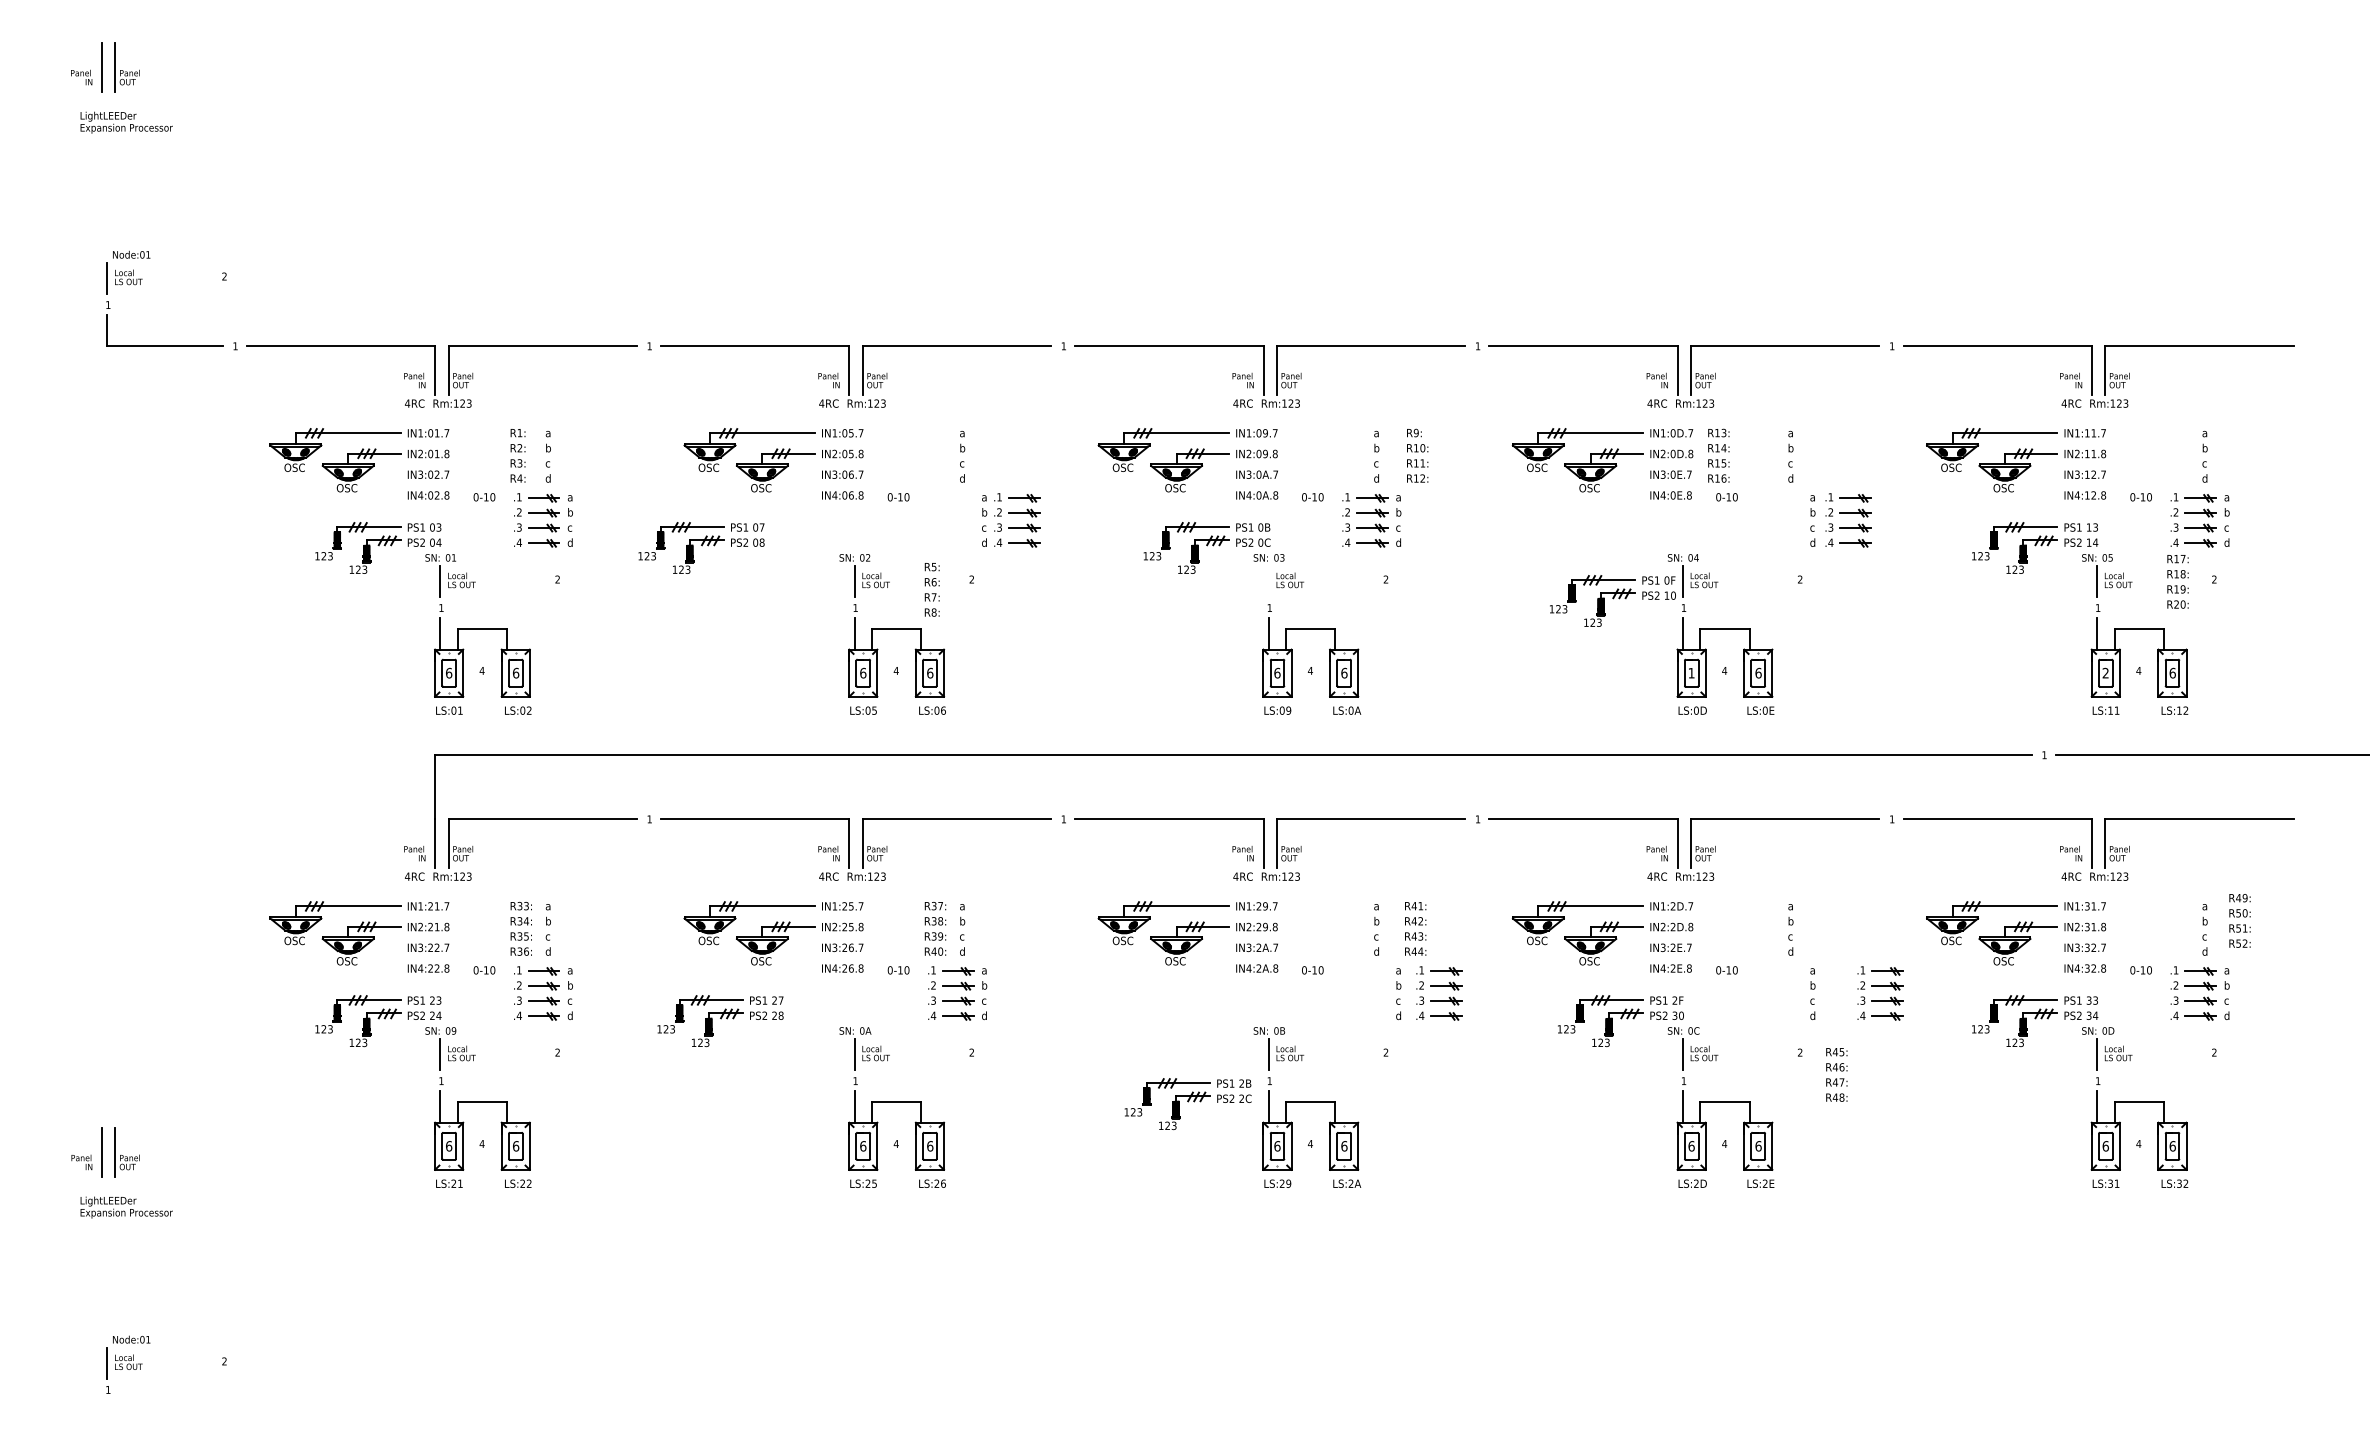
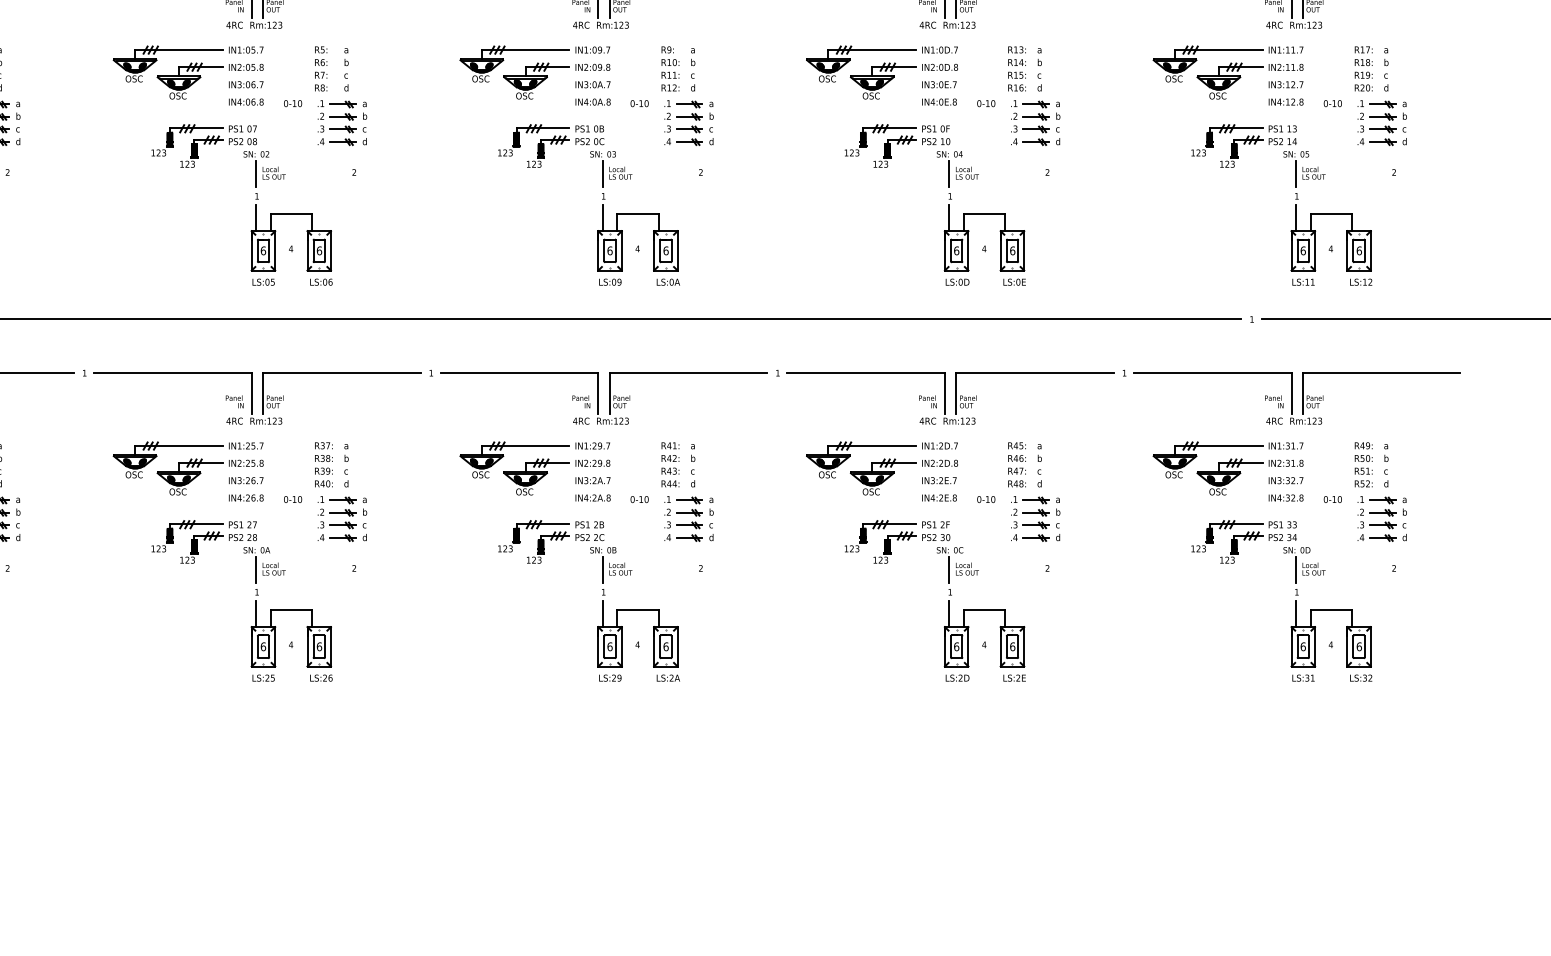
text: (1417, 455) -> (670, 68), moved
text: (1718, 455) -> (1016, 68), moved
part: (1017, 513) -> (337, 117), moved
part: (1848, 513) -> (1030, 117), moved
part: (701, 547) -> (204, 145), moved
line: (1268, 581) -> (602, 174), added
text: (2177, 581) -> (1363, 68), moved
text: (931, 589) -> (320, 68), moved
part: (1612, 600) -> (897, 145), moved
text: (1691, 672) -> (956, 250), 1 -> 6
text: (2105, 672) -> (1303, 250), 2 -> 6
text: (2239, 920) -> (1363, 464), moved
text: (1415, 928) -> (670, 464), moved
part: (1439, 986) -> (683, 513), moved
part: (1880, 986) -> (1030, 513), moved
part: (720, 1021) -> (204, 542), moved
text: (1836, 1074) -> (1016, 464), moved
part: (1187, 1104) -> (550, 542), moved

